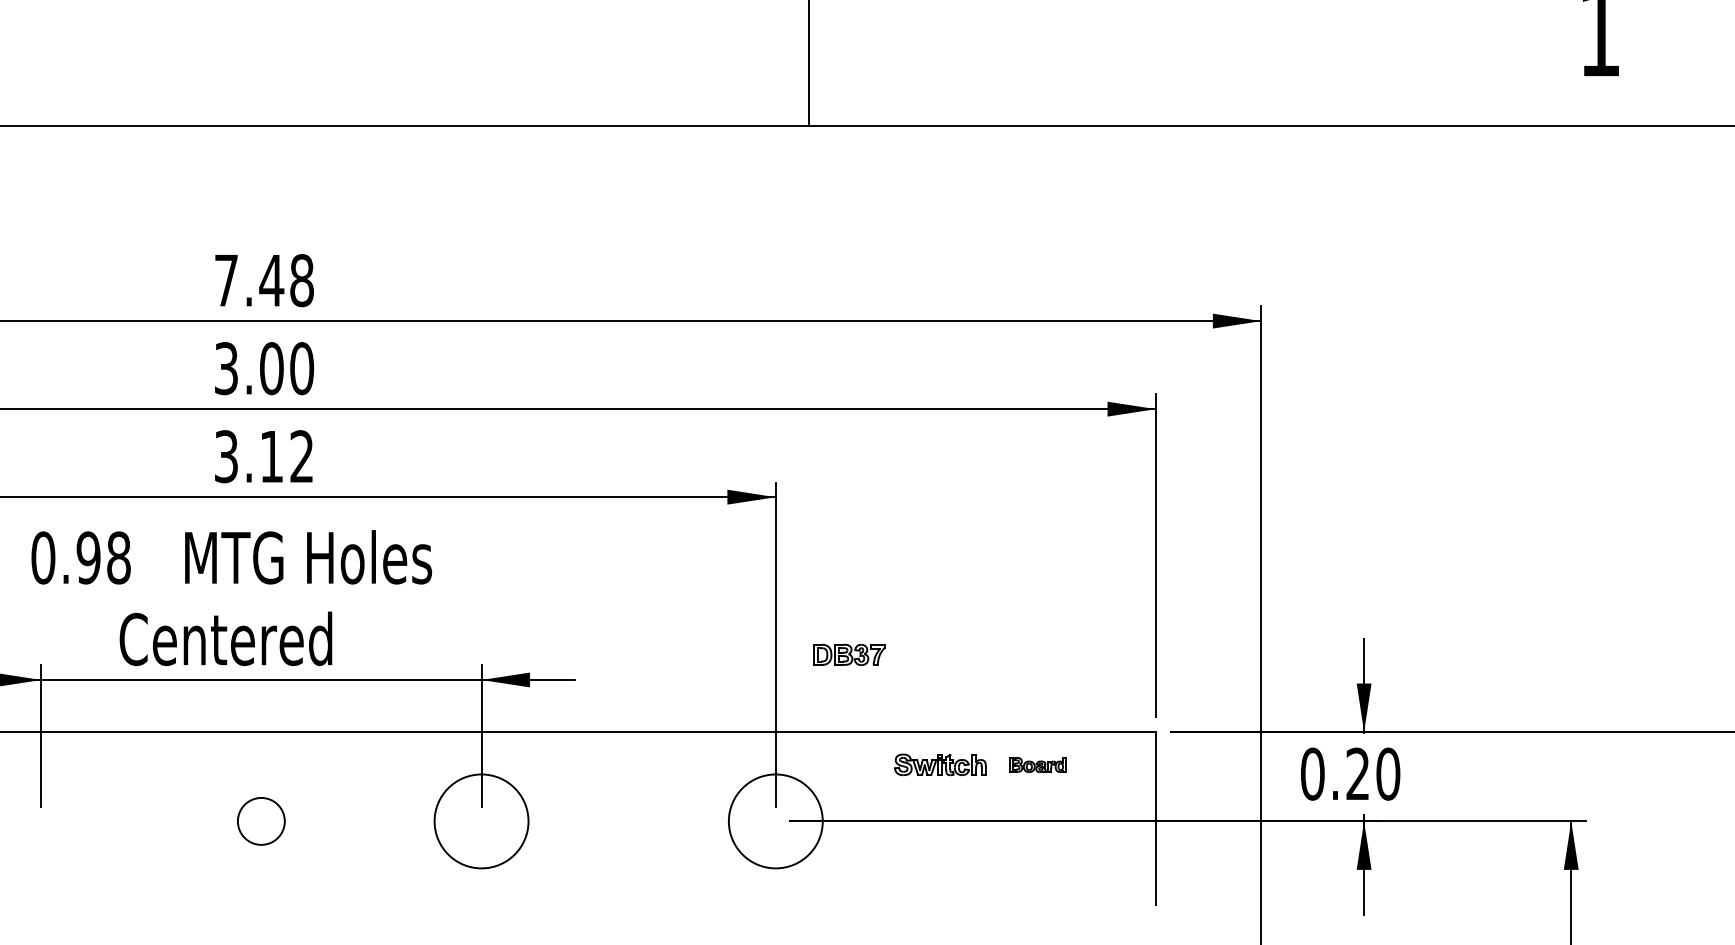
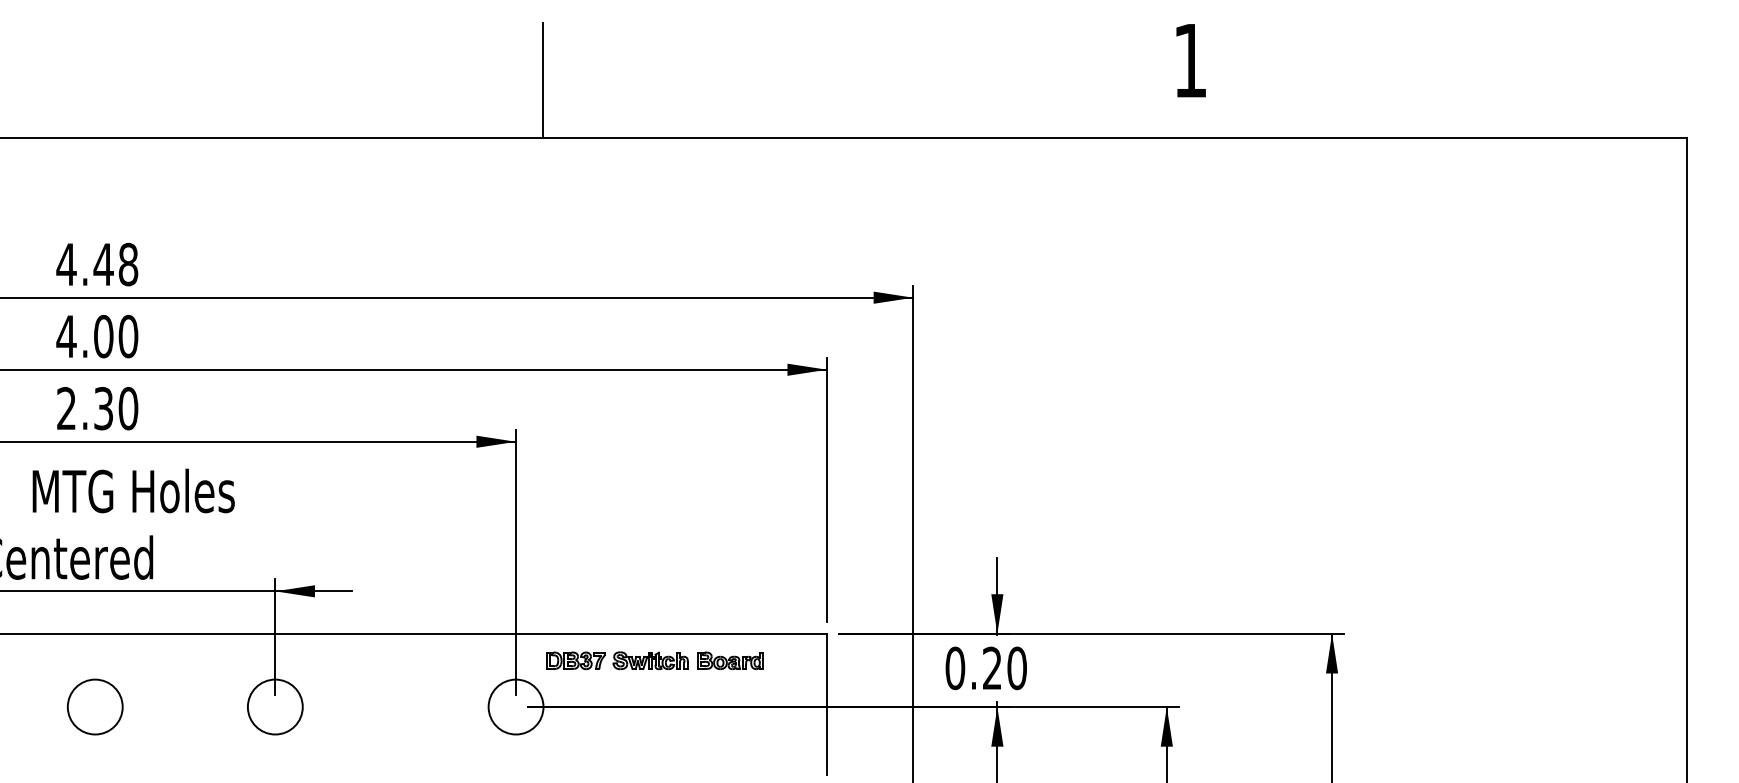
text: (226, 280) -> (66, 264), 7.48 -> 4.48
text: (226, 368) -> (66, 336), 3.00 -> 4.00
text: (264, 456) -> (97, 408), 3.12 -> 2.30
part: (848, 654) -> (575, 660), moved
part: (1037, 764) -> (730, 660), size x1.43
circle: (260, 820) -> (94, 706), size x1.43
circle: (480, 820) -> (274, 706), size x0.71
circle: (775, 820) -> (515, 706), size x0.71

